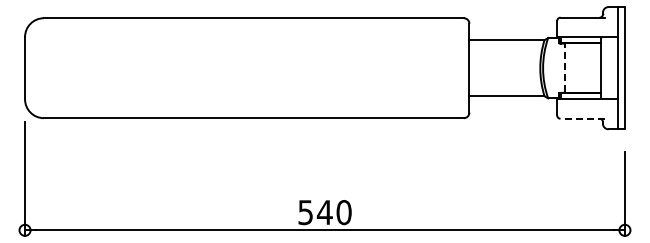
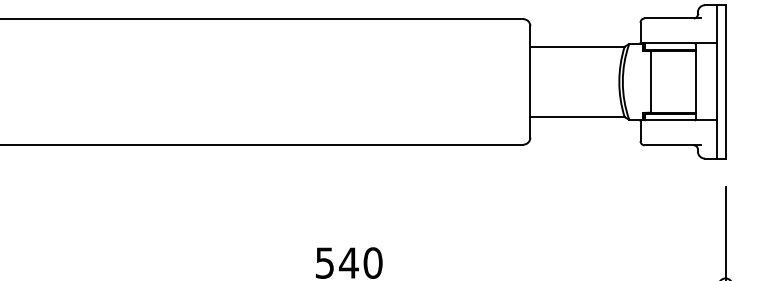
line: (565, 68) -> (650, 82), dashed -> solid
line: (582, 118) -> (672, 145), dashed -> solid

